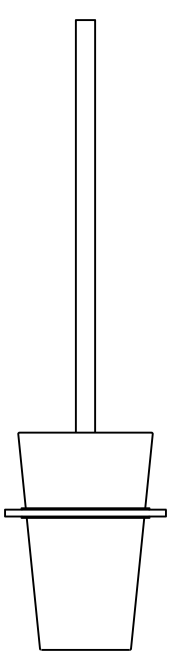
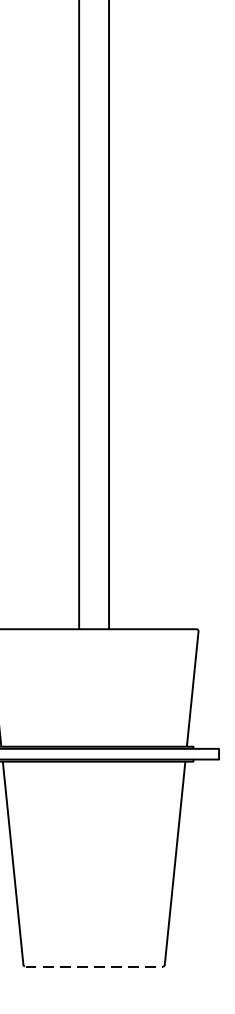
line: (86, 649) -> (95, 966), solid -> dashed

